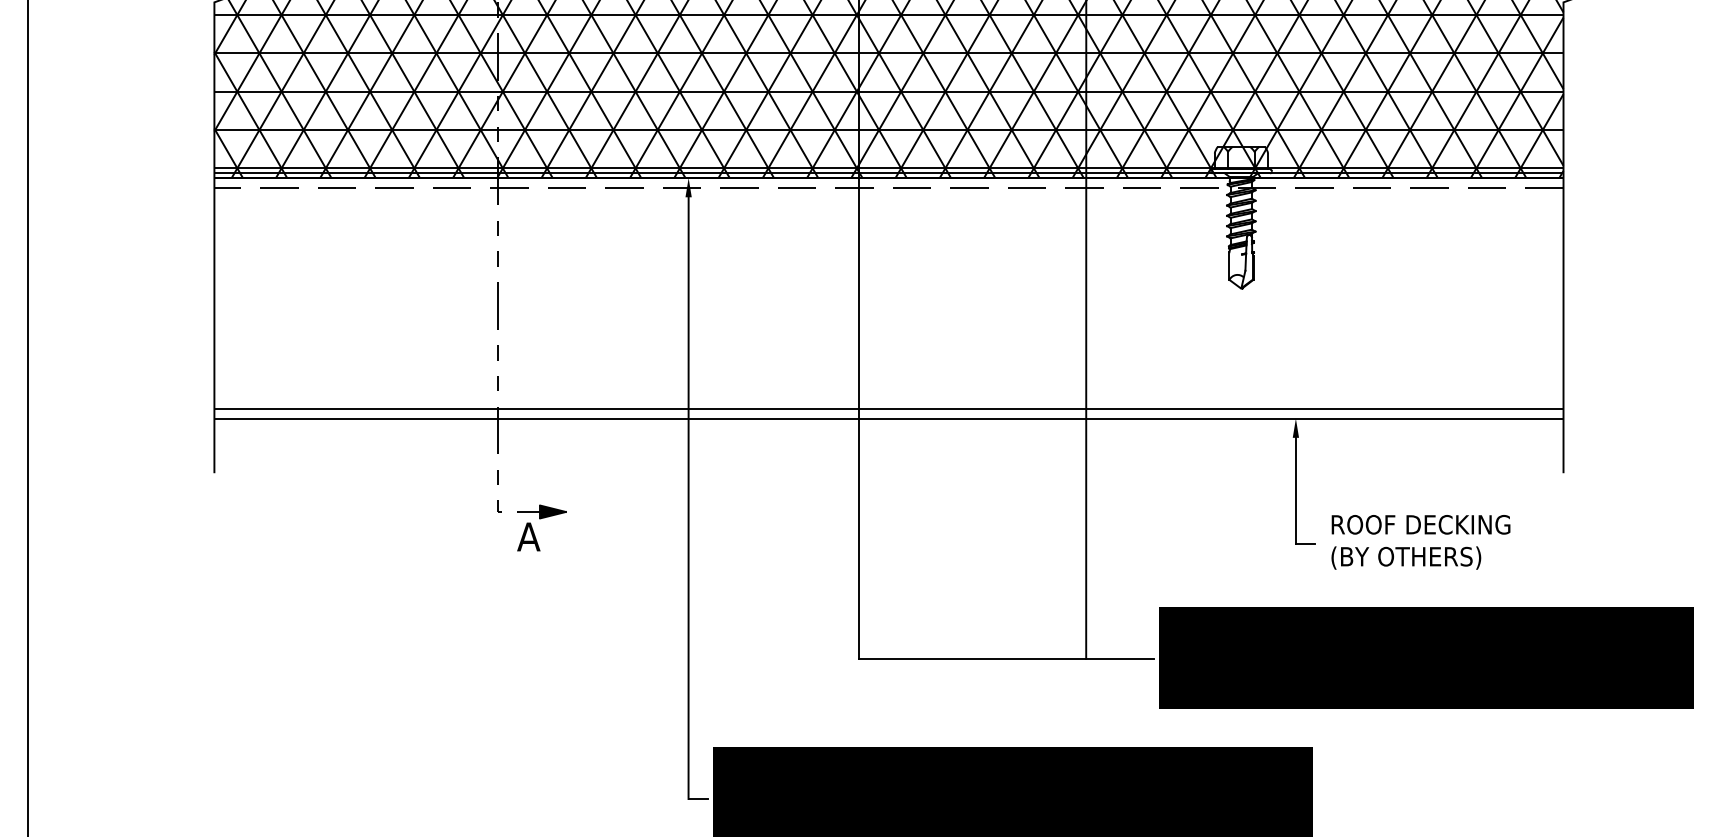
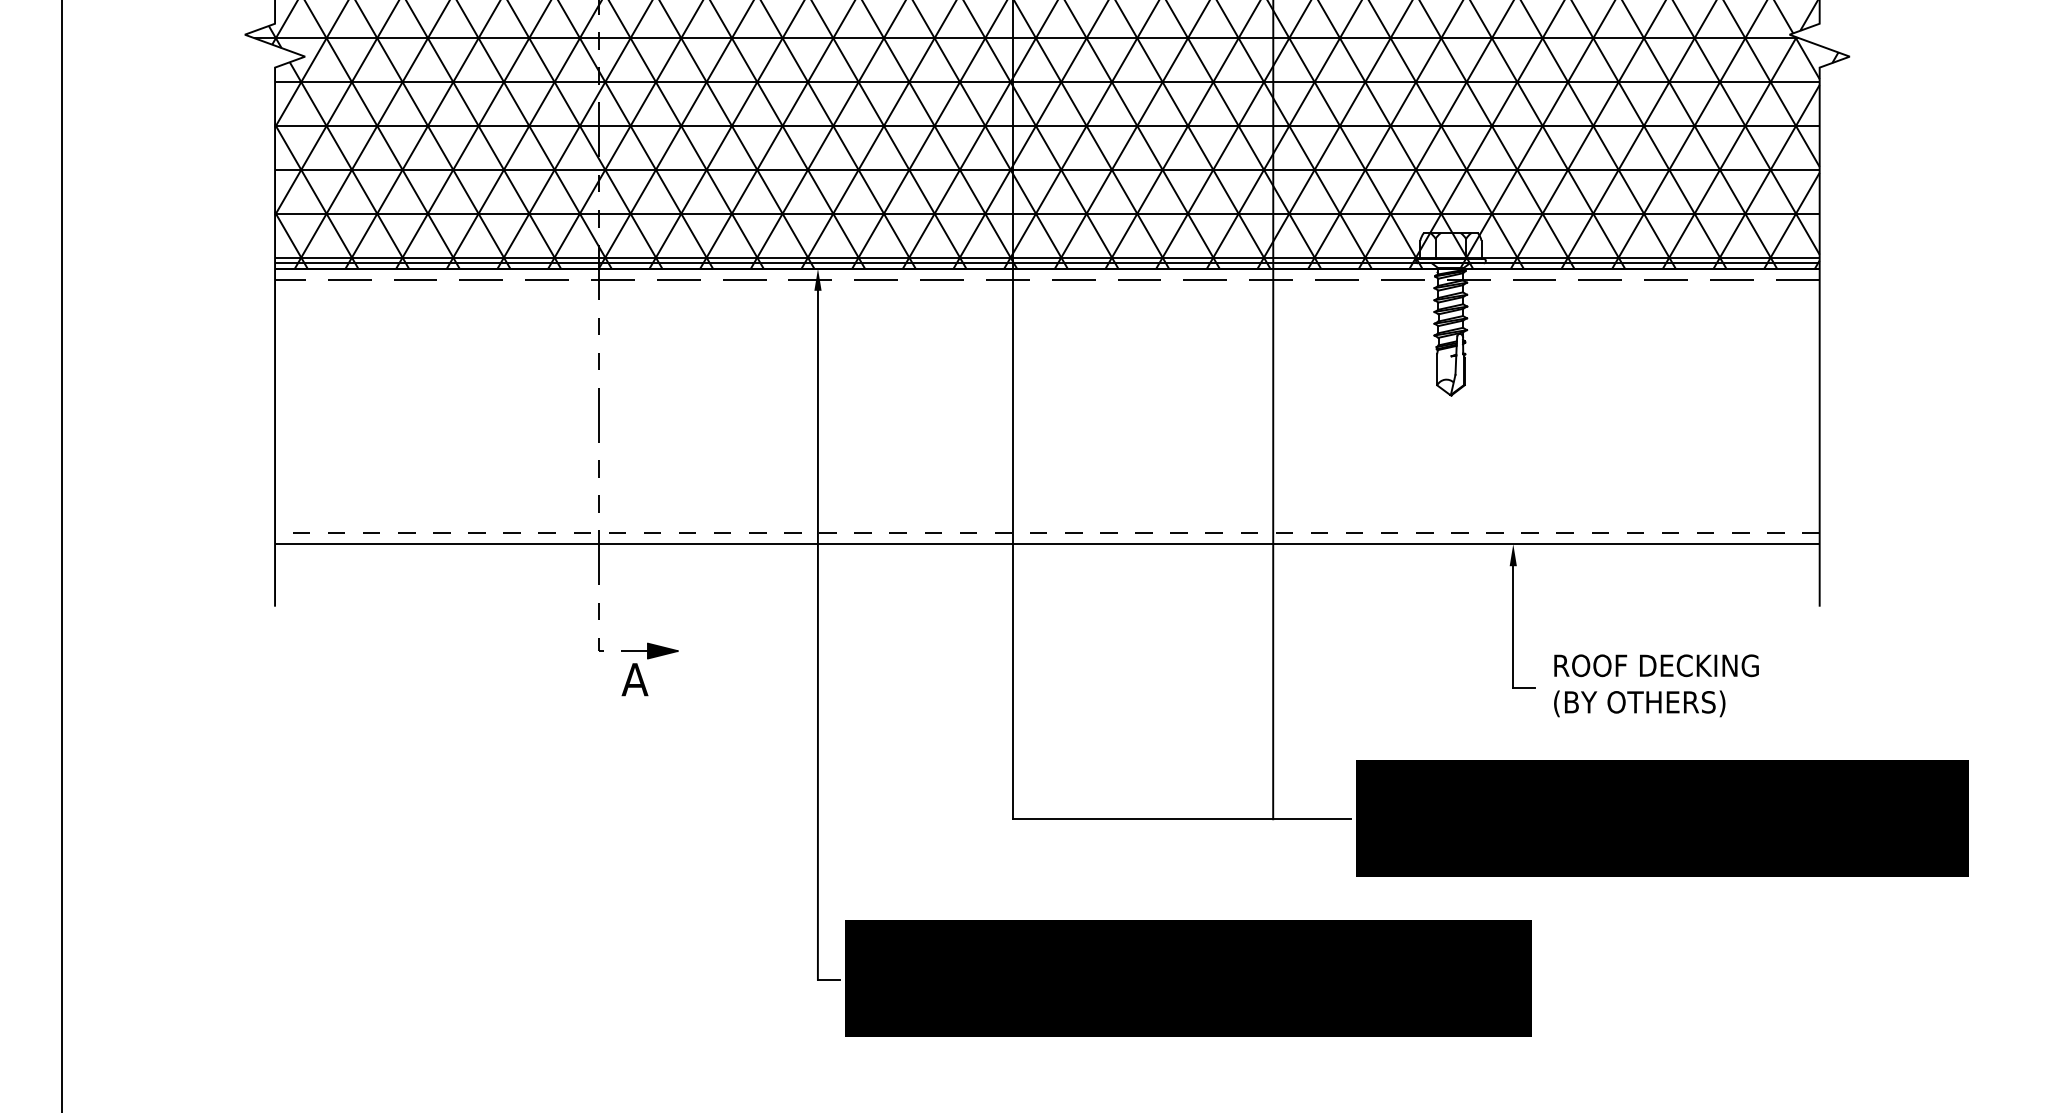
line: (888, 408) -> (1046, 532), solid -> dashed

